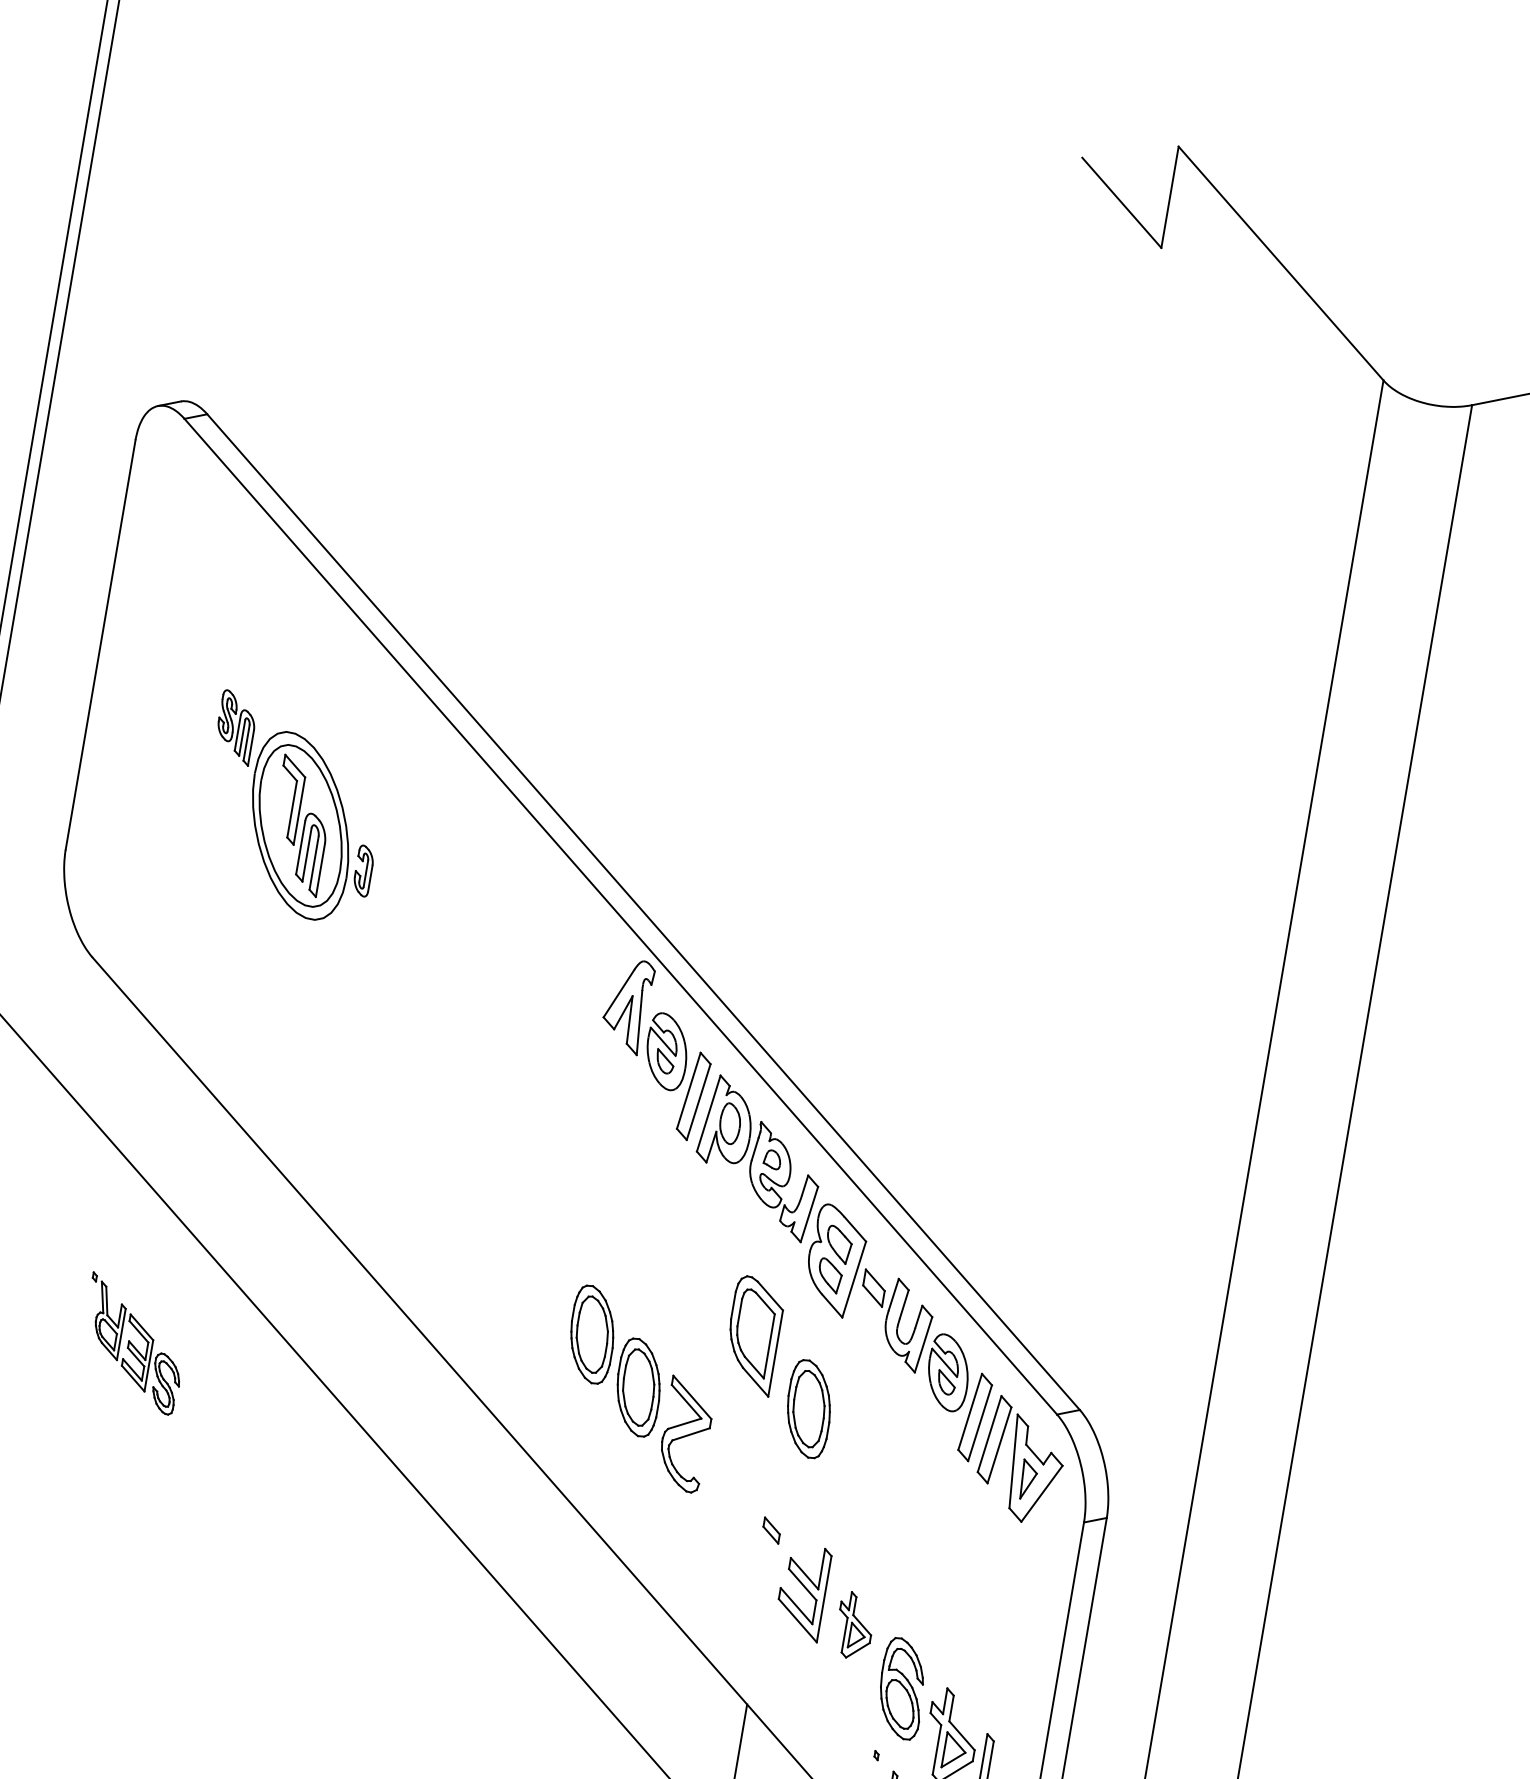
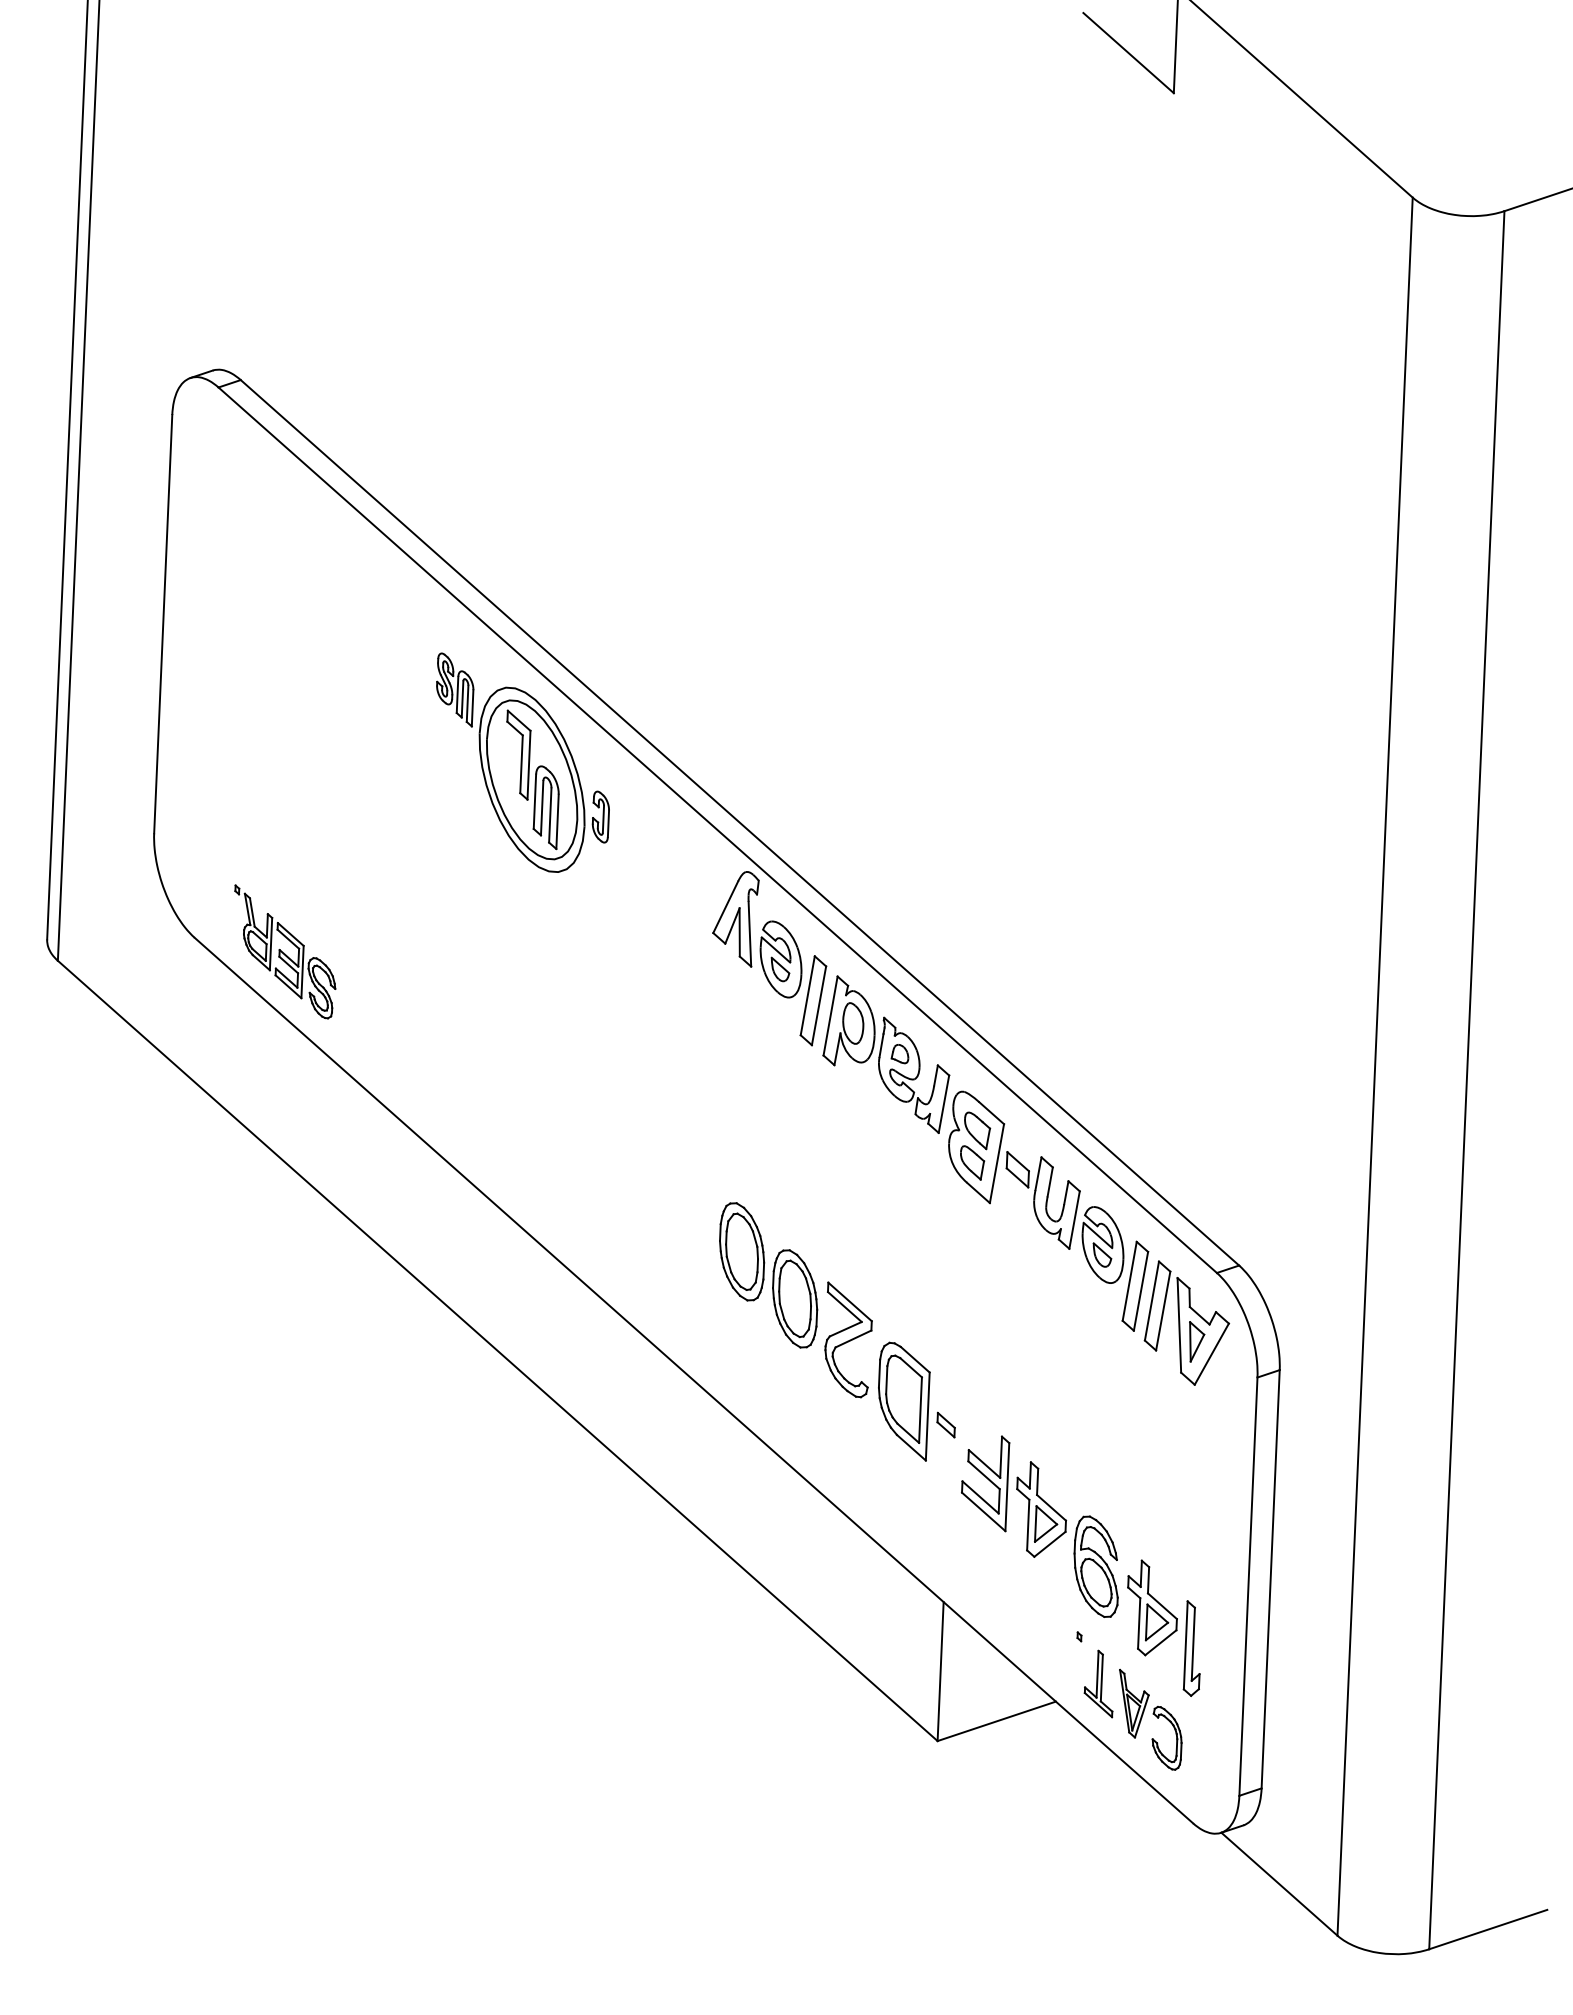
part: (293, 807) -> (522, 762), moved
part: (754, 1335) -> (904, 1401), moved
part: (134, 1343) -> (285, 951), moved
part: (809, 1408) -> (968, 1298), removed
part: (855, 1625) -> (1041, 1509), size x1.43

